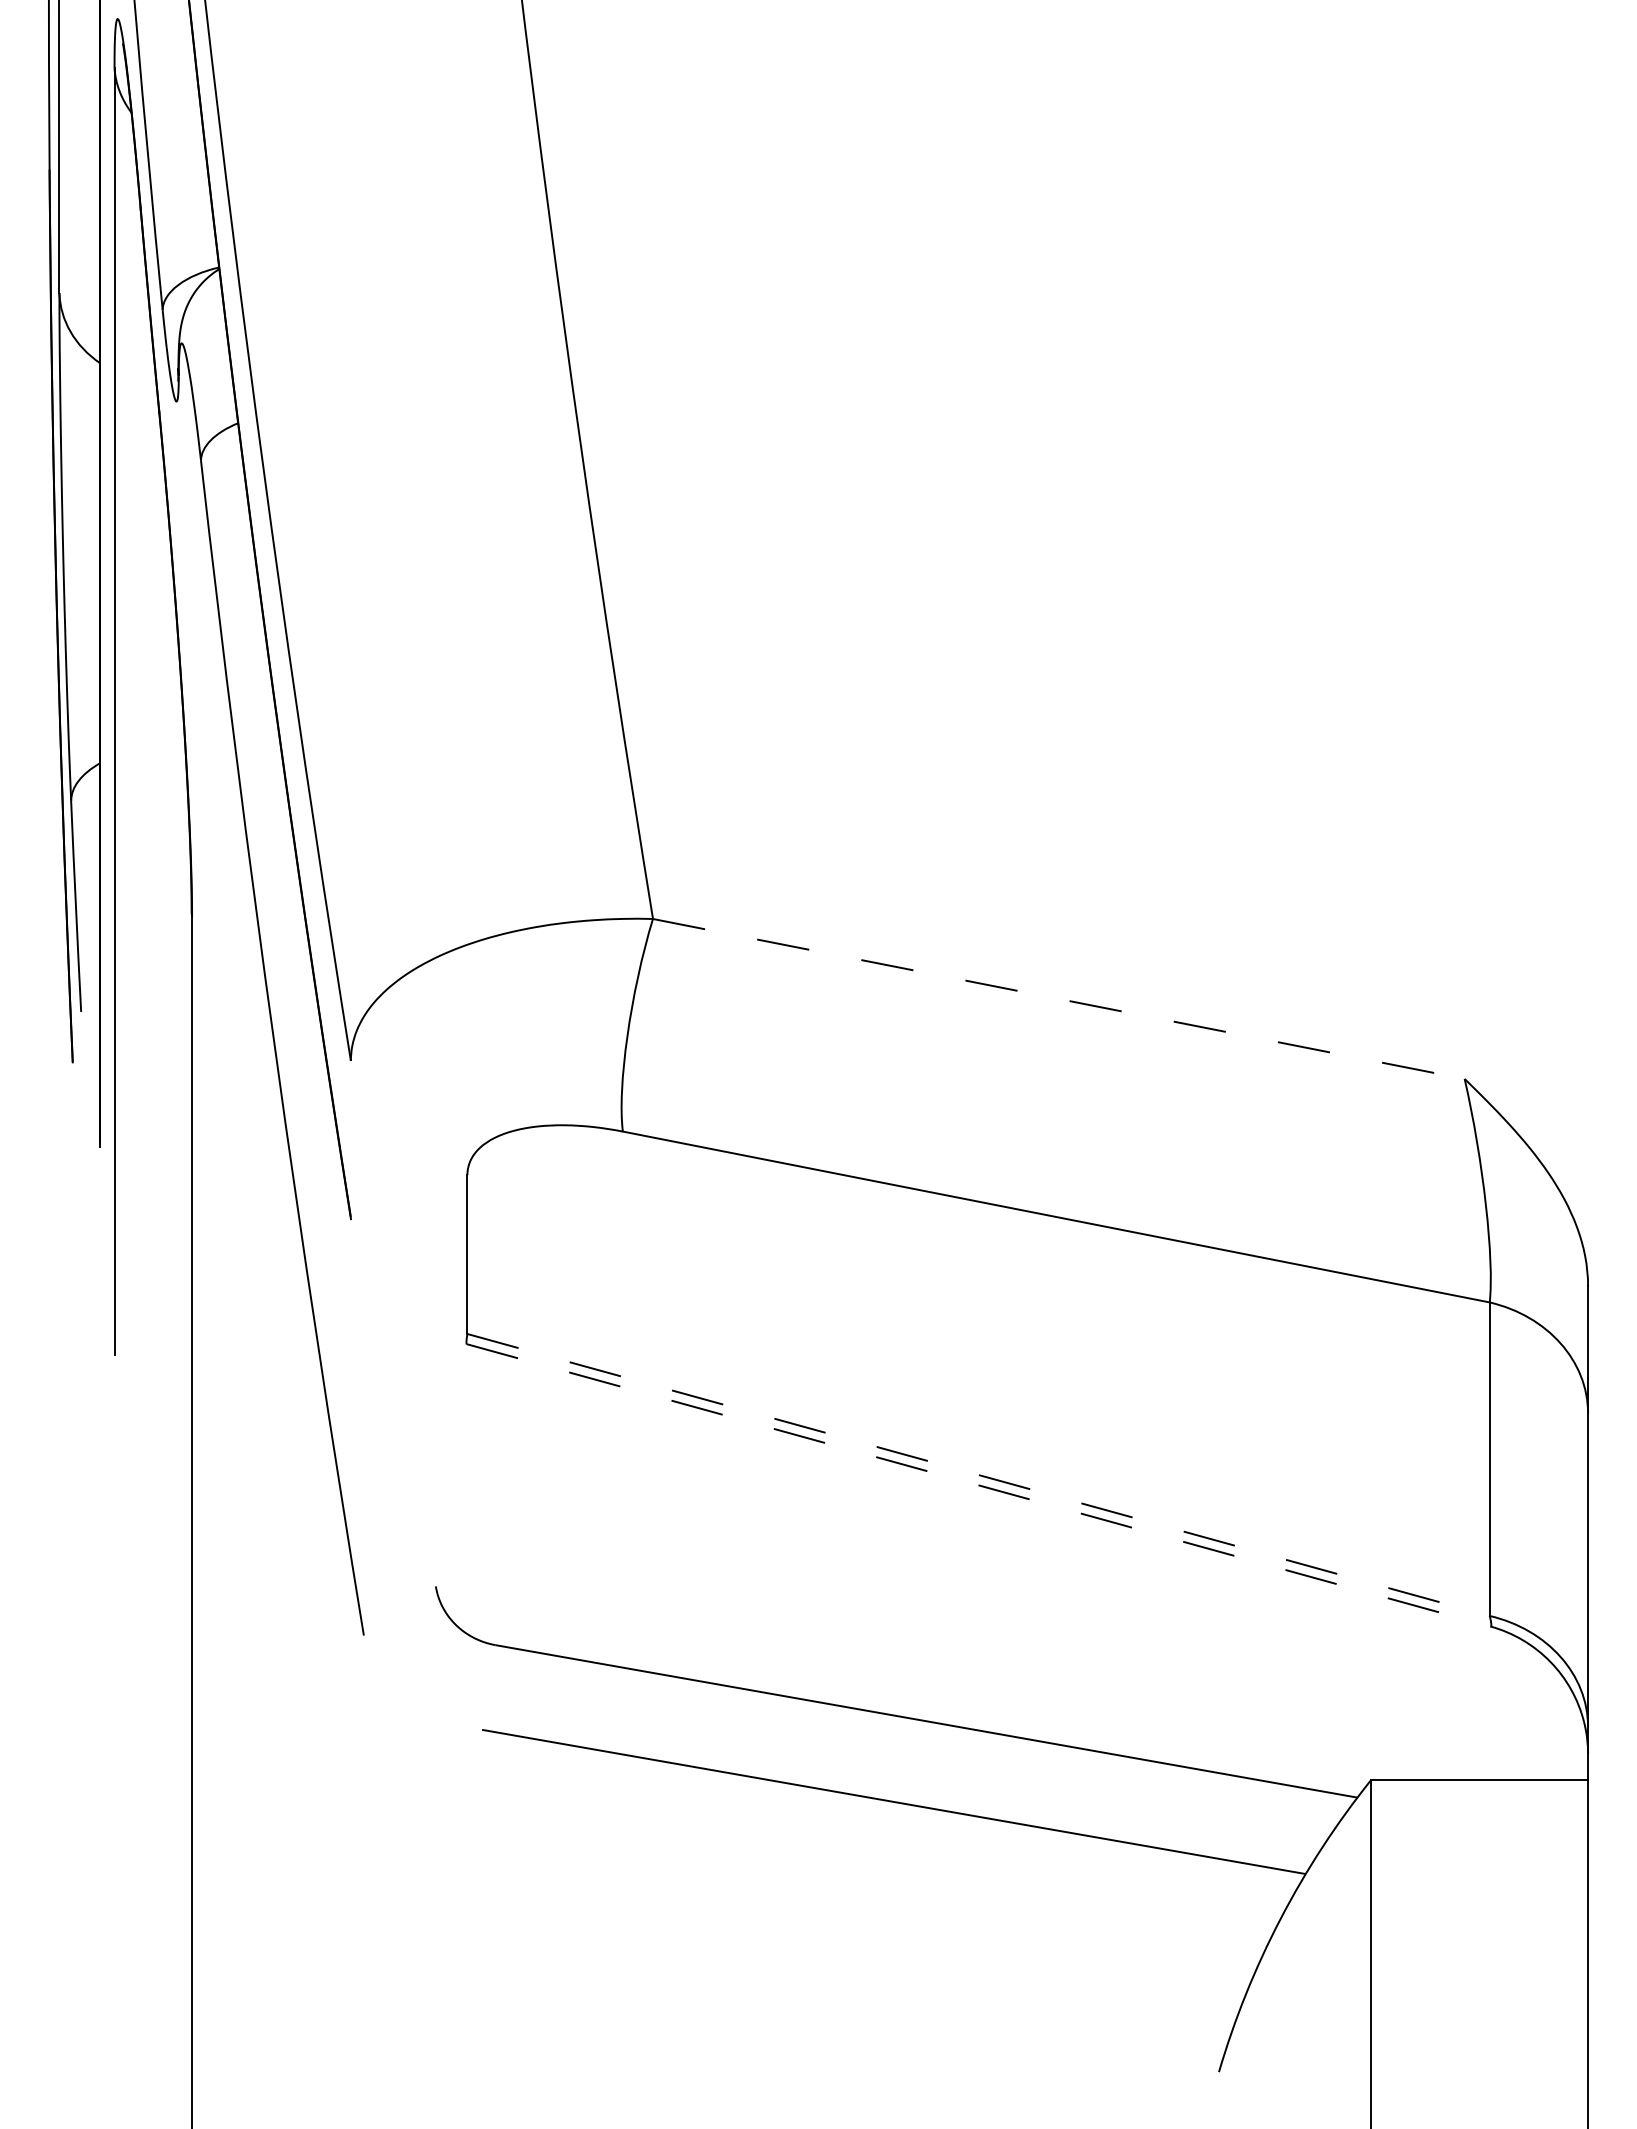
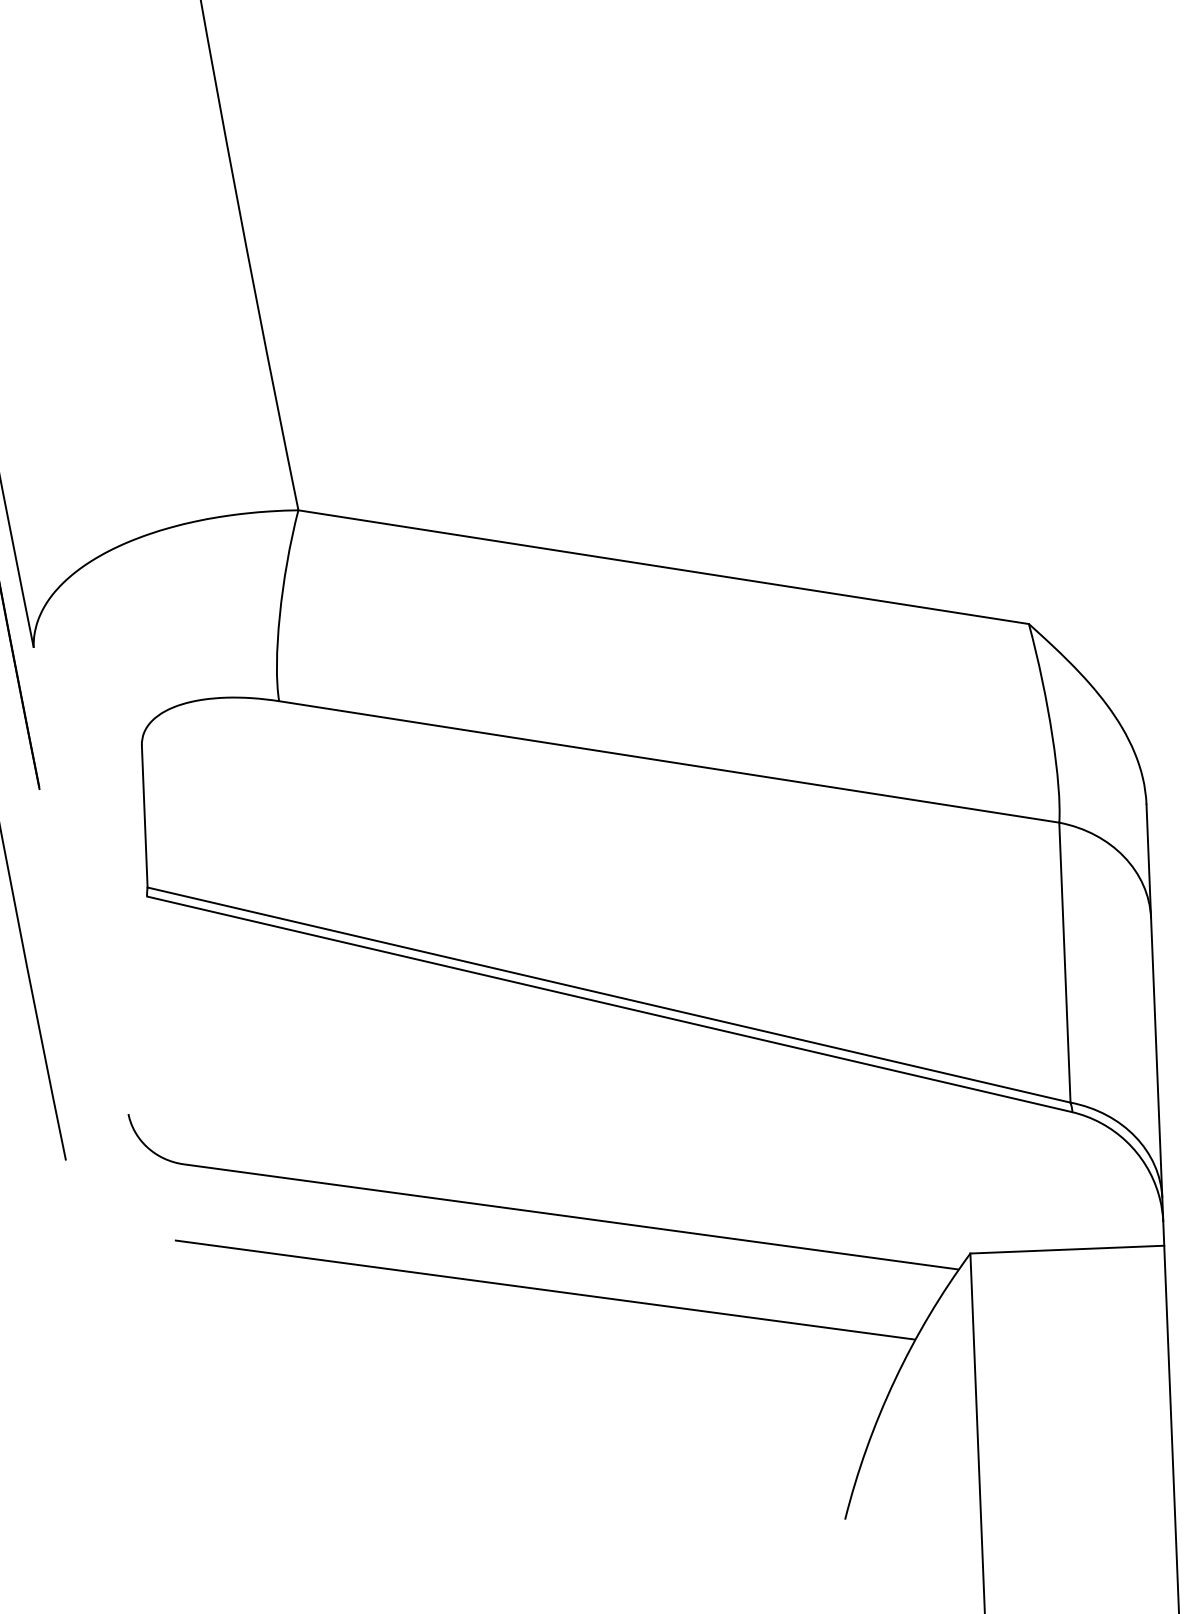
line: (1058, 998) -> (663, 566), dashed -> solid
line: (979, 1475) -> (609, 995), dashed -> solid
line: (979, 1485) -> (610, 1004), dashed -> solid

